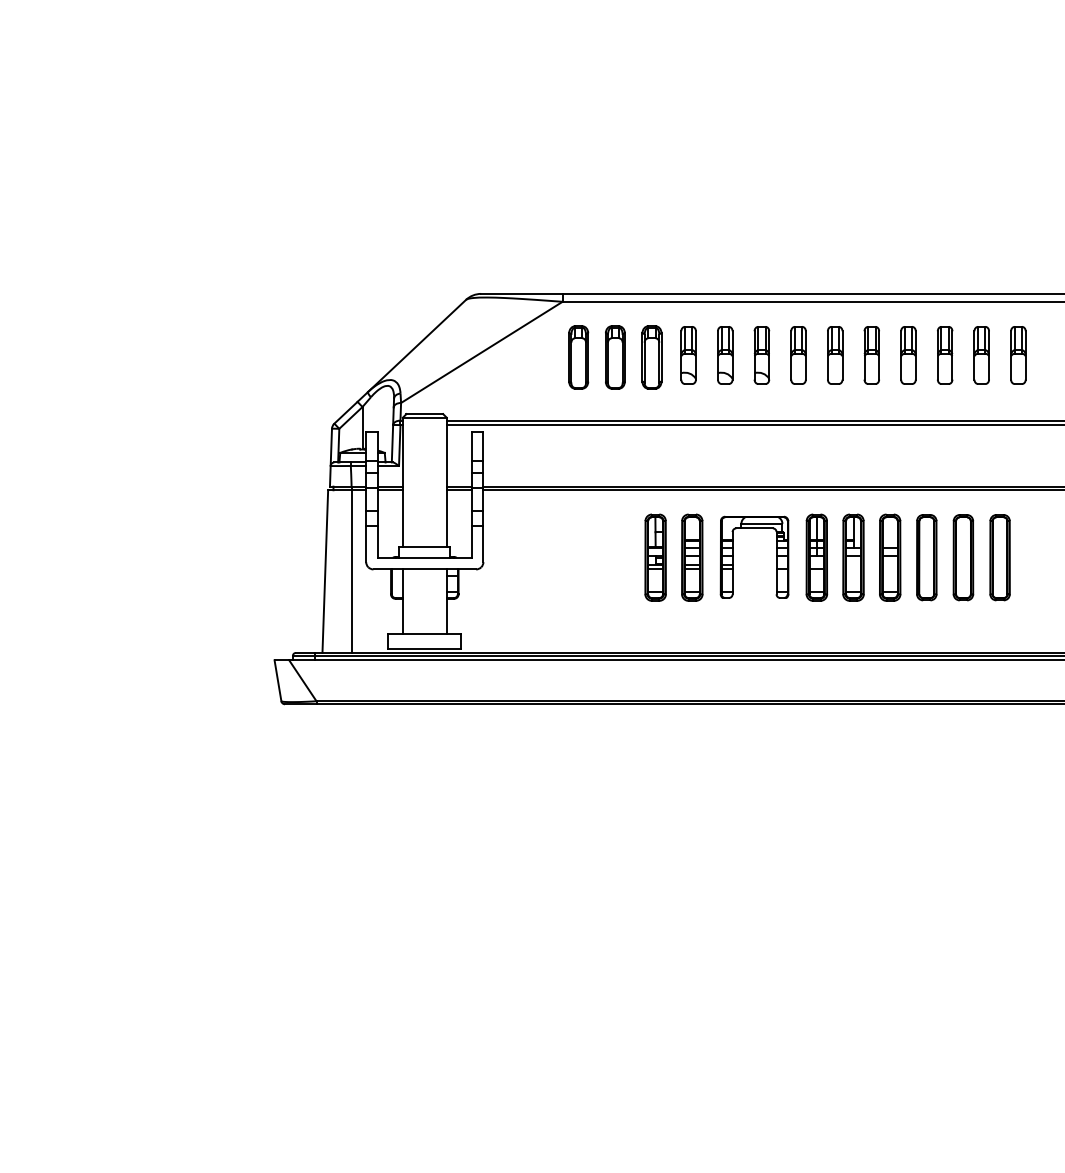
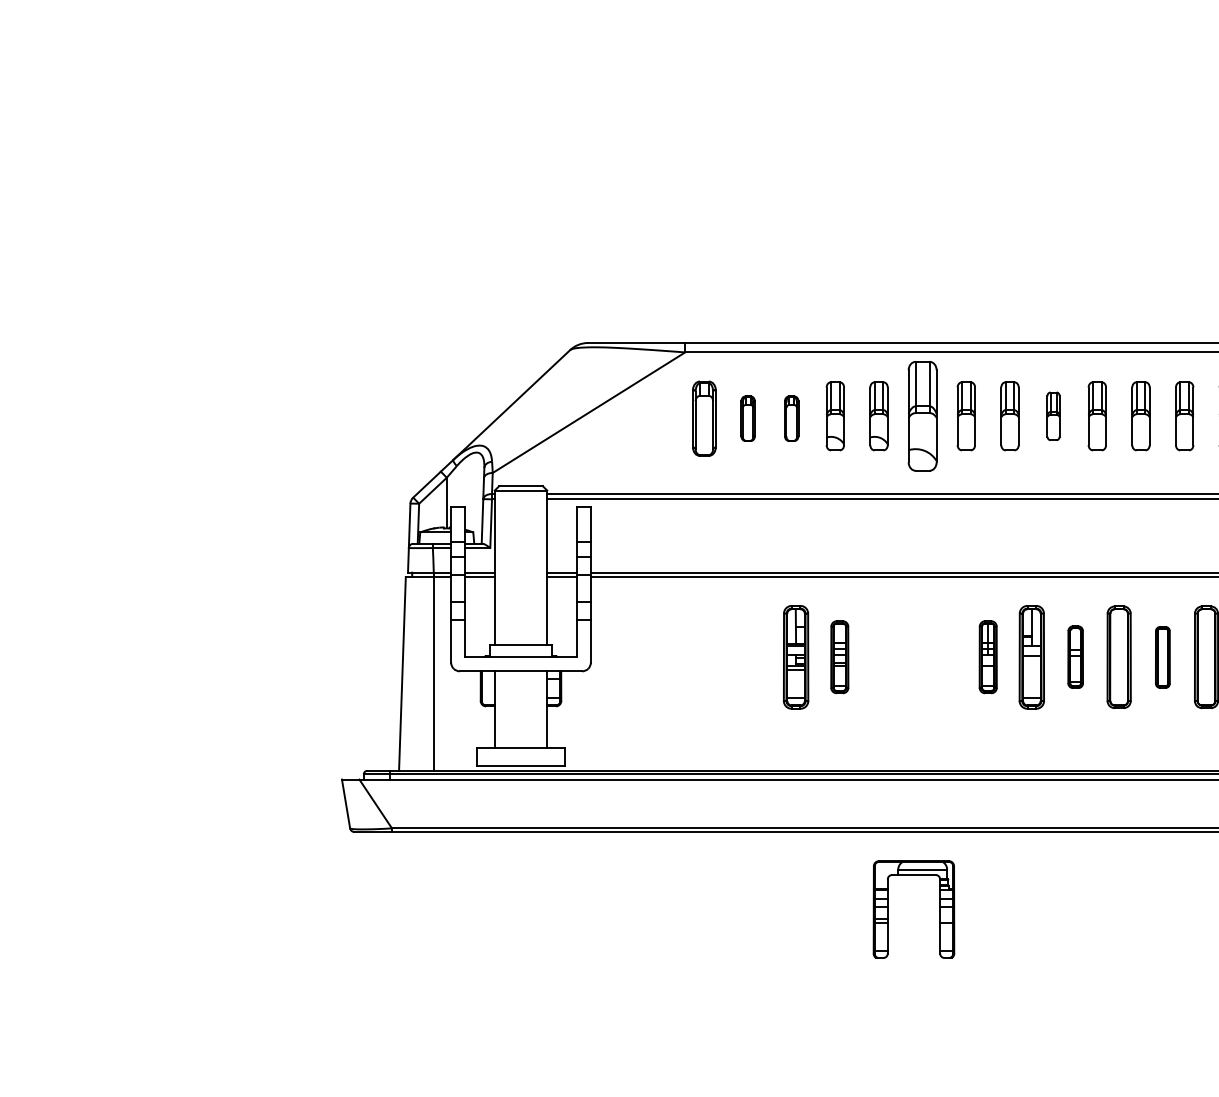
part: (761, 355) -> (922, 416), size x1.6
part: (871, 355) -> (1053, 416), size x0.7
part: (615, 357) -> (748, 418), size x0.6
part: (651, 357) -> (791, 418), size x0.6
part: (733, 556) -> (888, 908), moved
part: (692, 557) -> (839, 657), size x0.7
part: (816, 557) -> (987, 657), size x0.7
part: (890, 557) -> (1075, 657), size x0.6
part: (963, 557) -> (1162, 657), size x0.6

